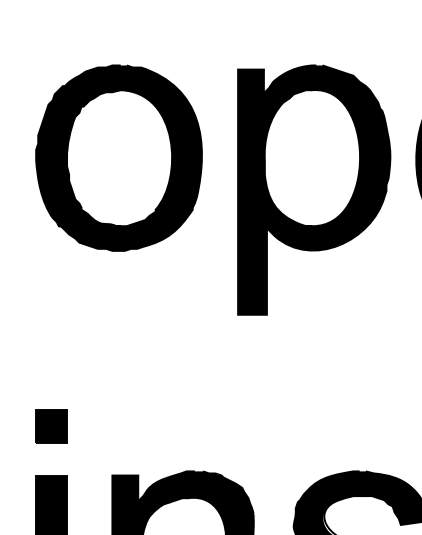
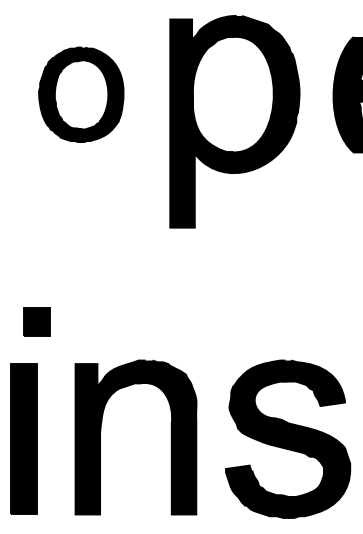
part: (119, 157) -> (81, 94), size x0.6
part: (313, 189) -> (234, 121), moved
part: (51, 425) -> (36, 321), moved

